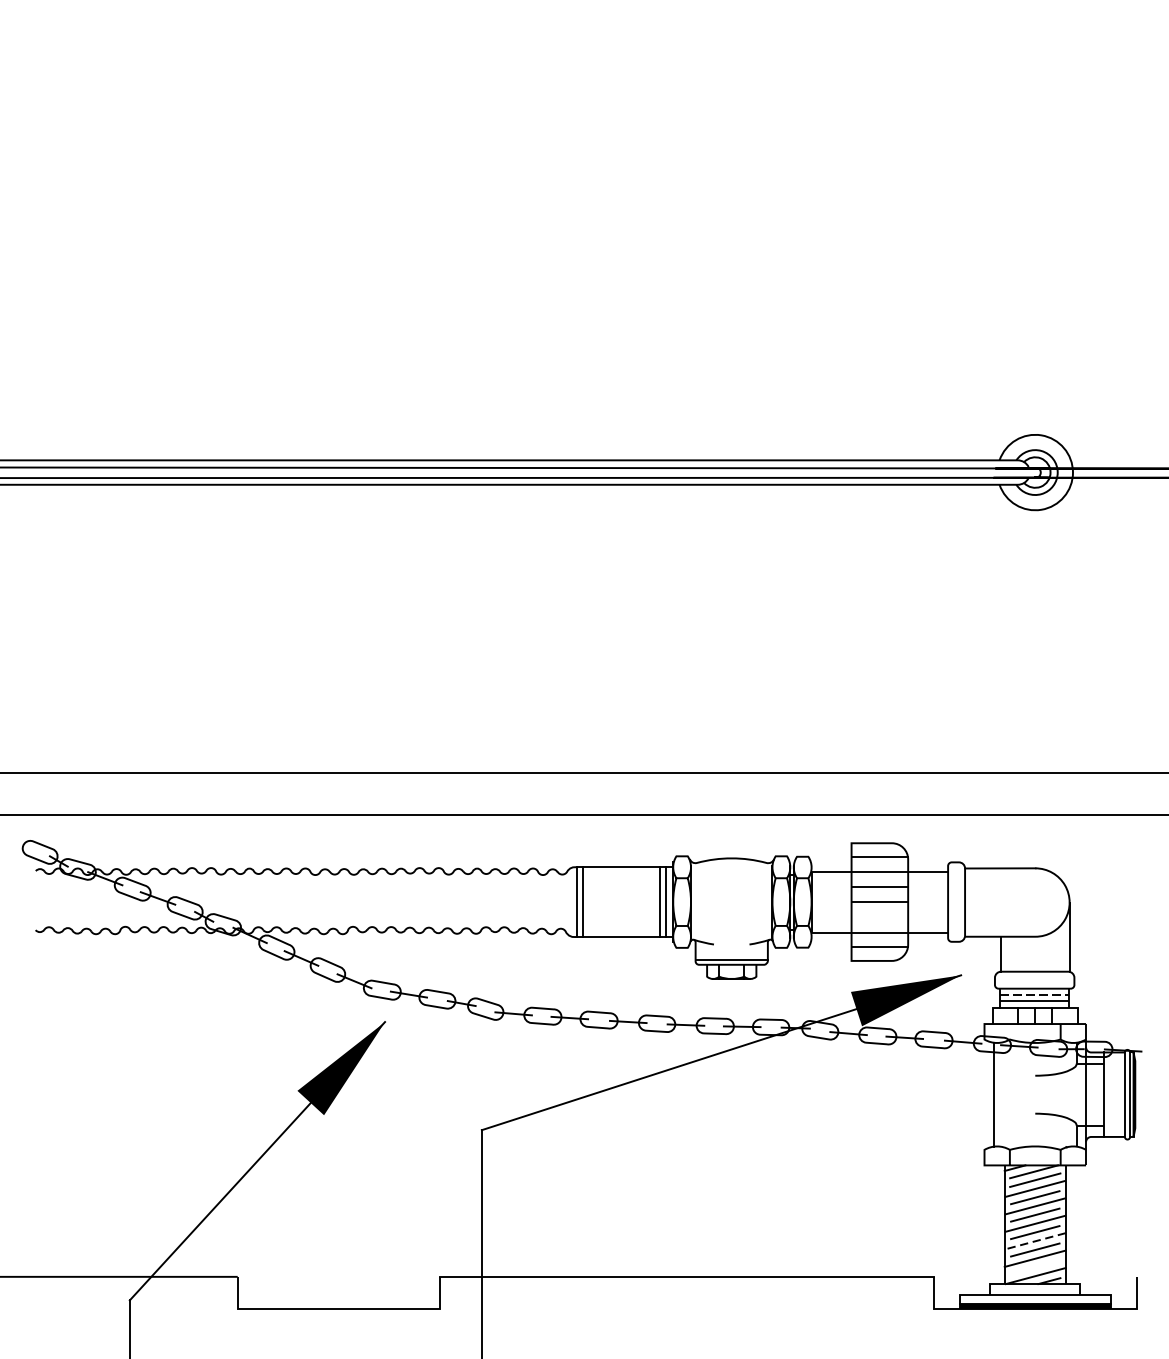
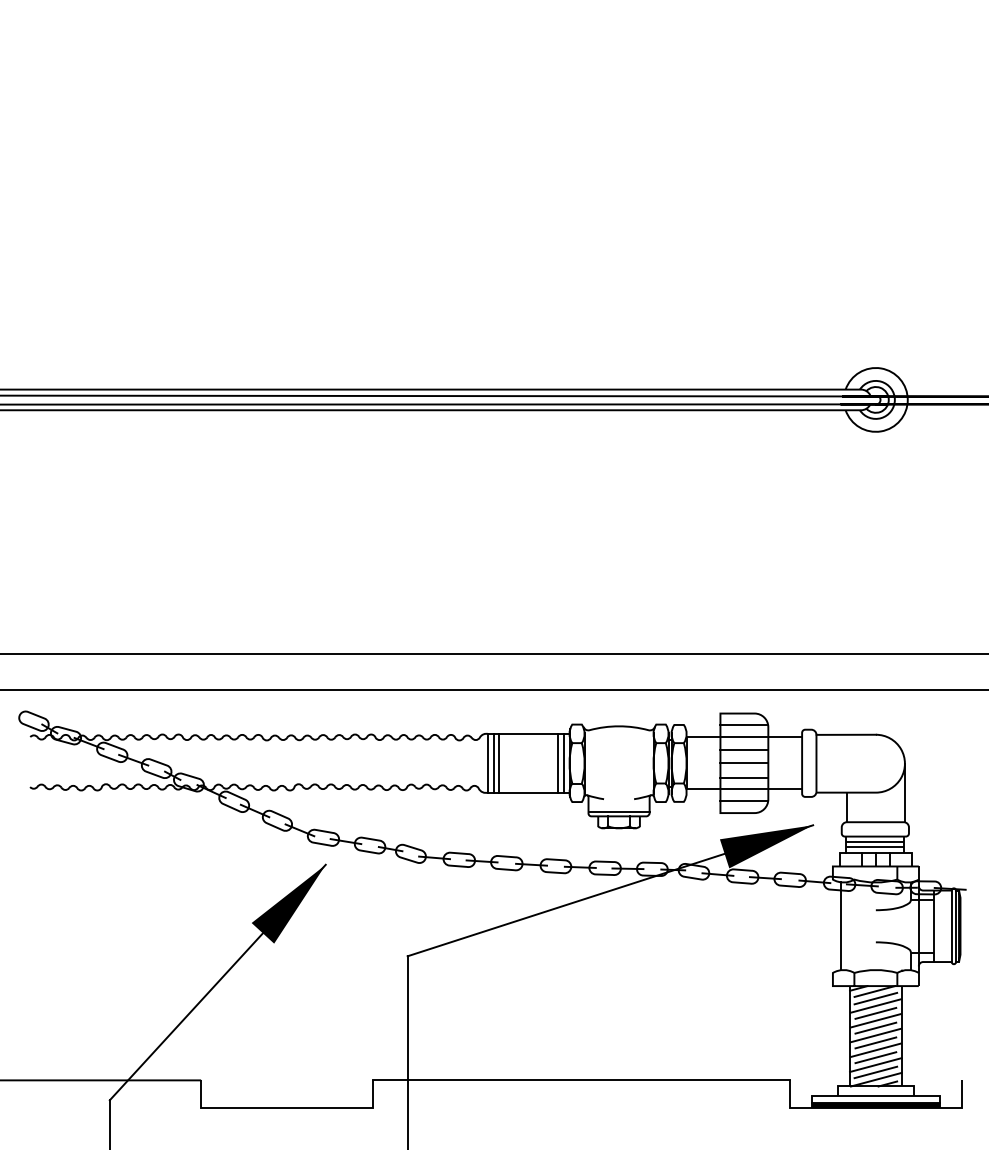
line: (590, 901) -> (499, 762), added
line: (879, 920) -> (744, 778), added
line: (1034, 994) -> (875, 841), dashed -> solid
line: (1034, 1241) -> (875, 1050), dashed -> solid
line: (1034, 1267) -> (875, 1072), added

